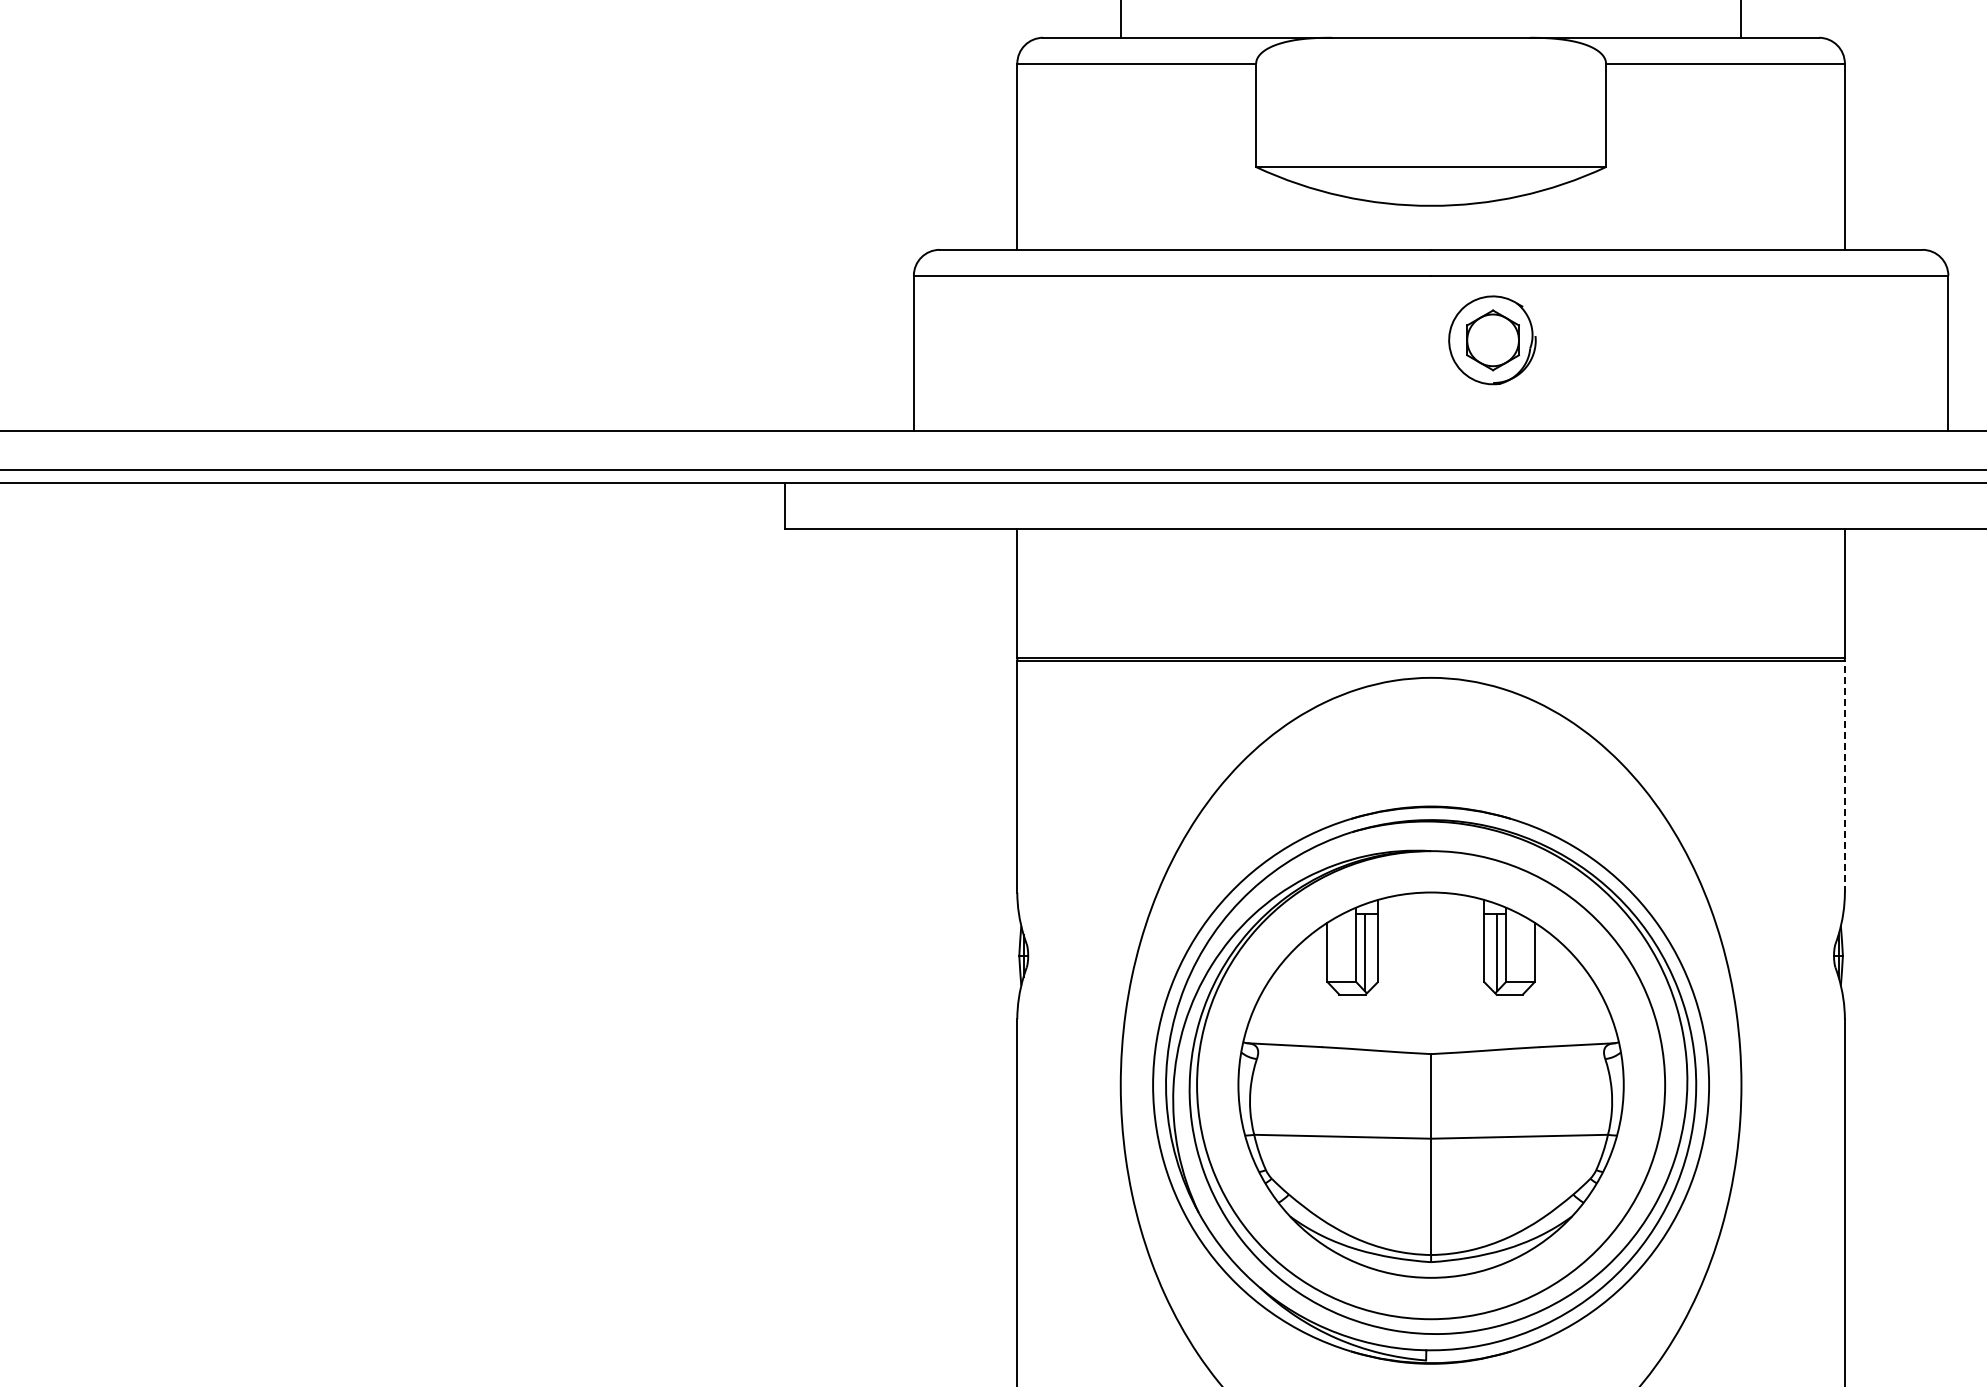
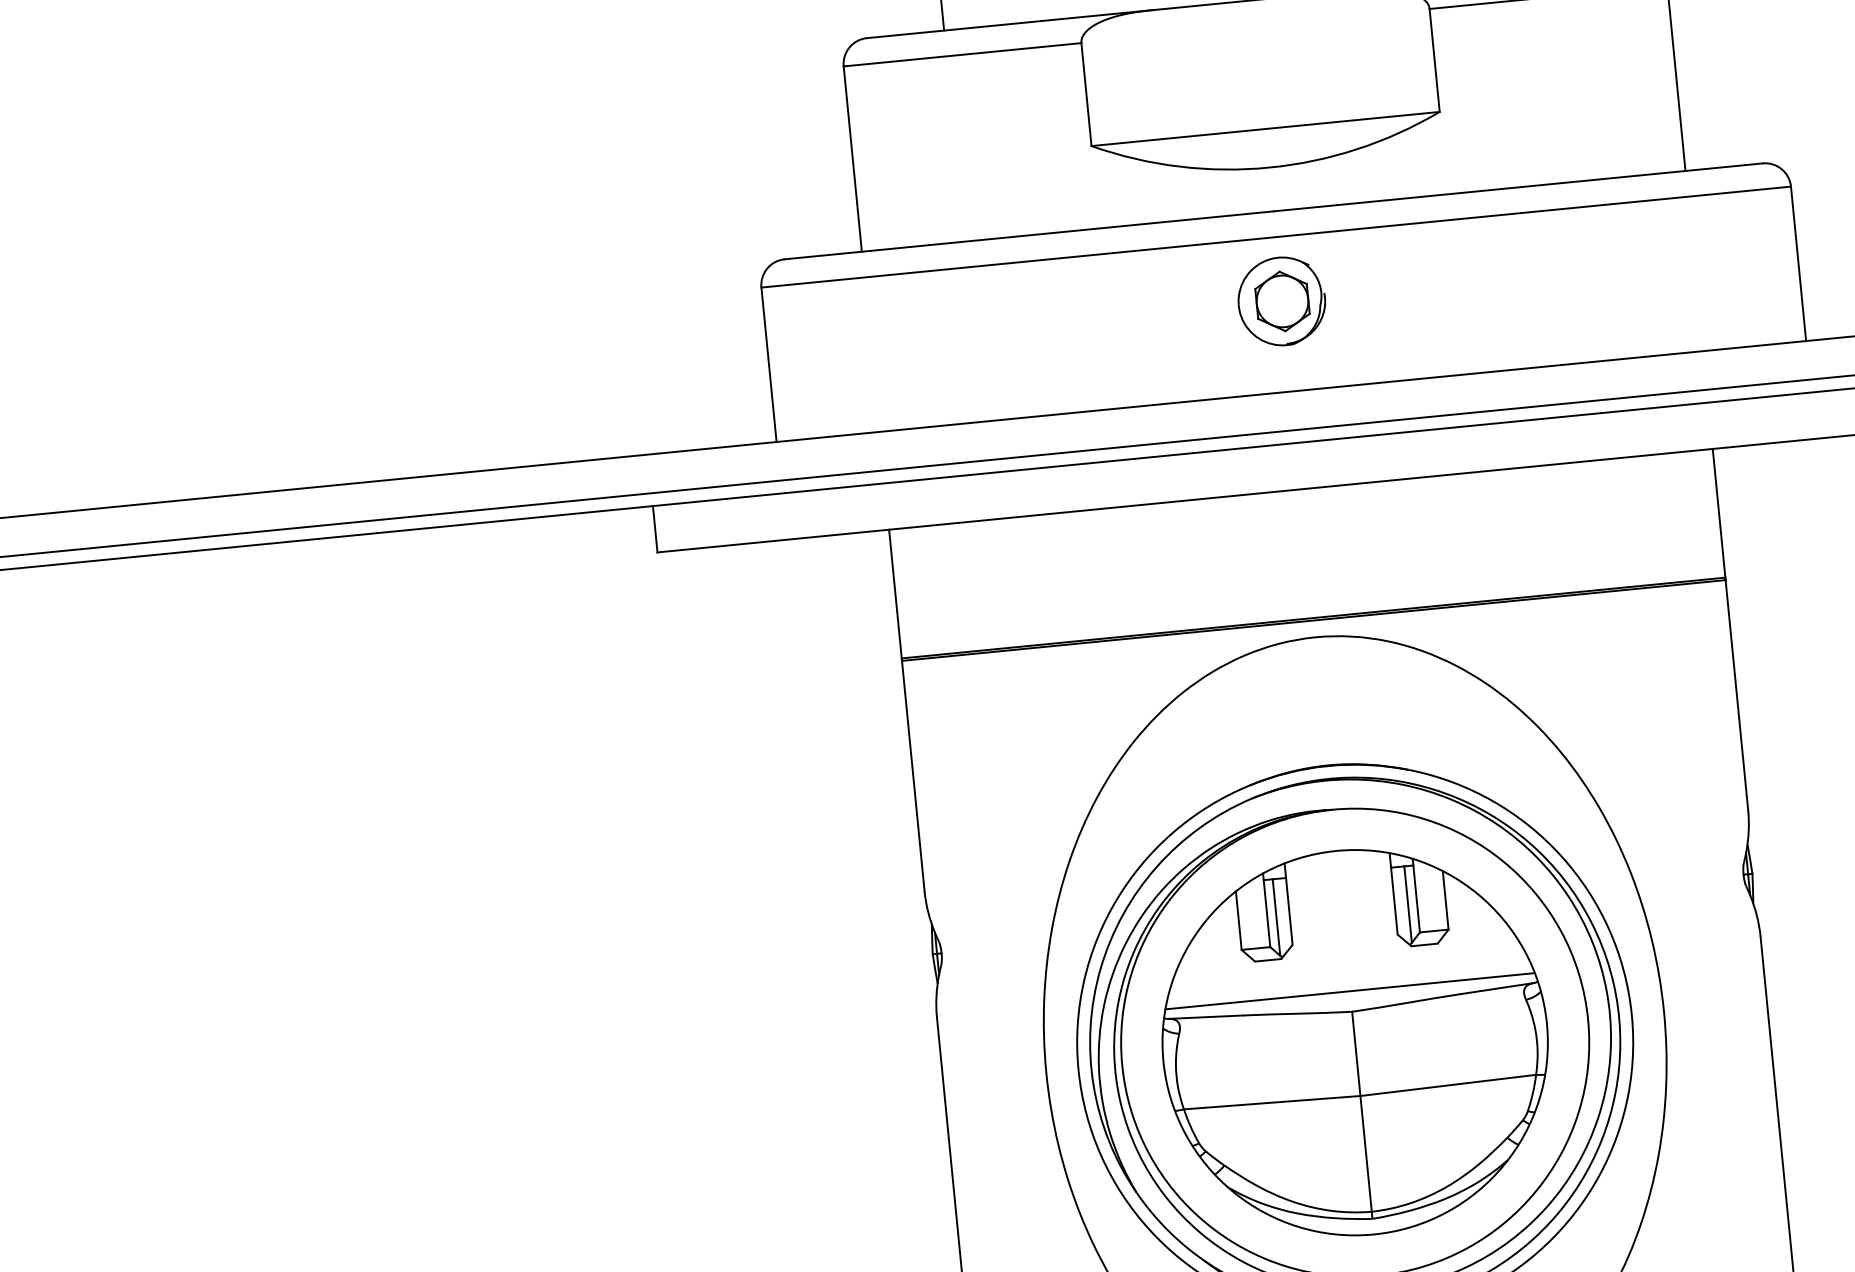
part: (1492, 340) -> (1281, 301), moved
line: (1844, 776) -> (1736, 695), dashed -> solid
line: (1430, 1033) -> (1349, 991), added

